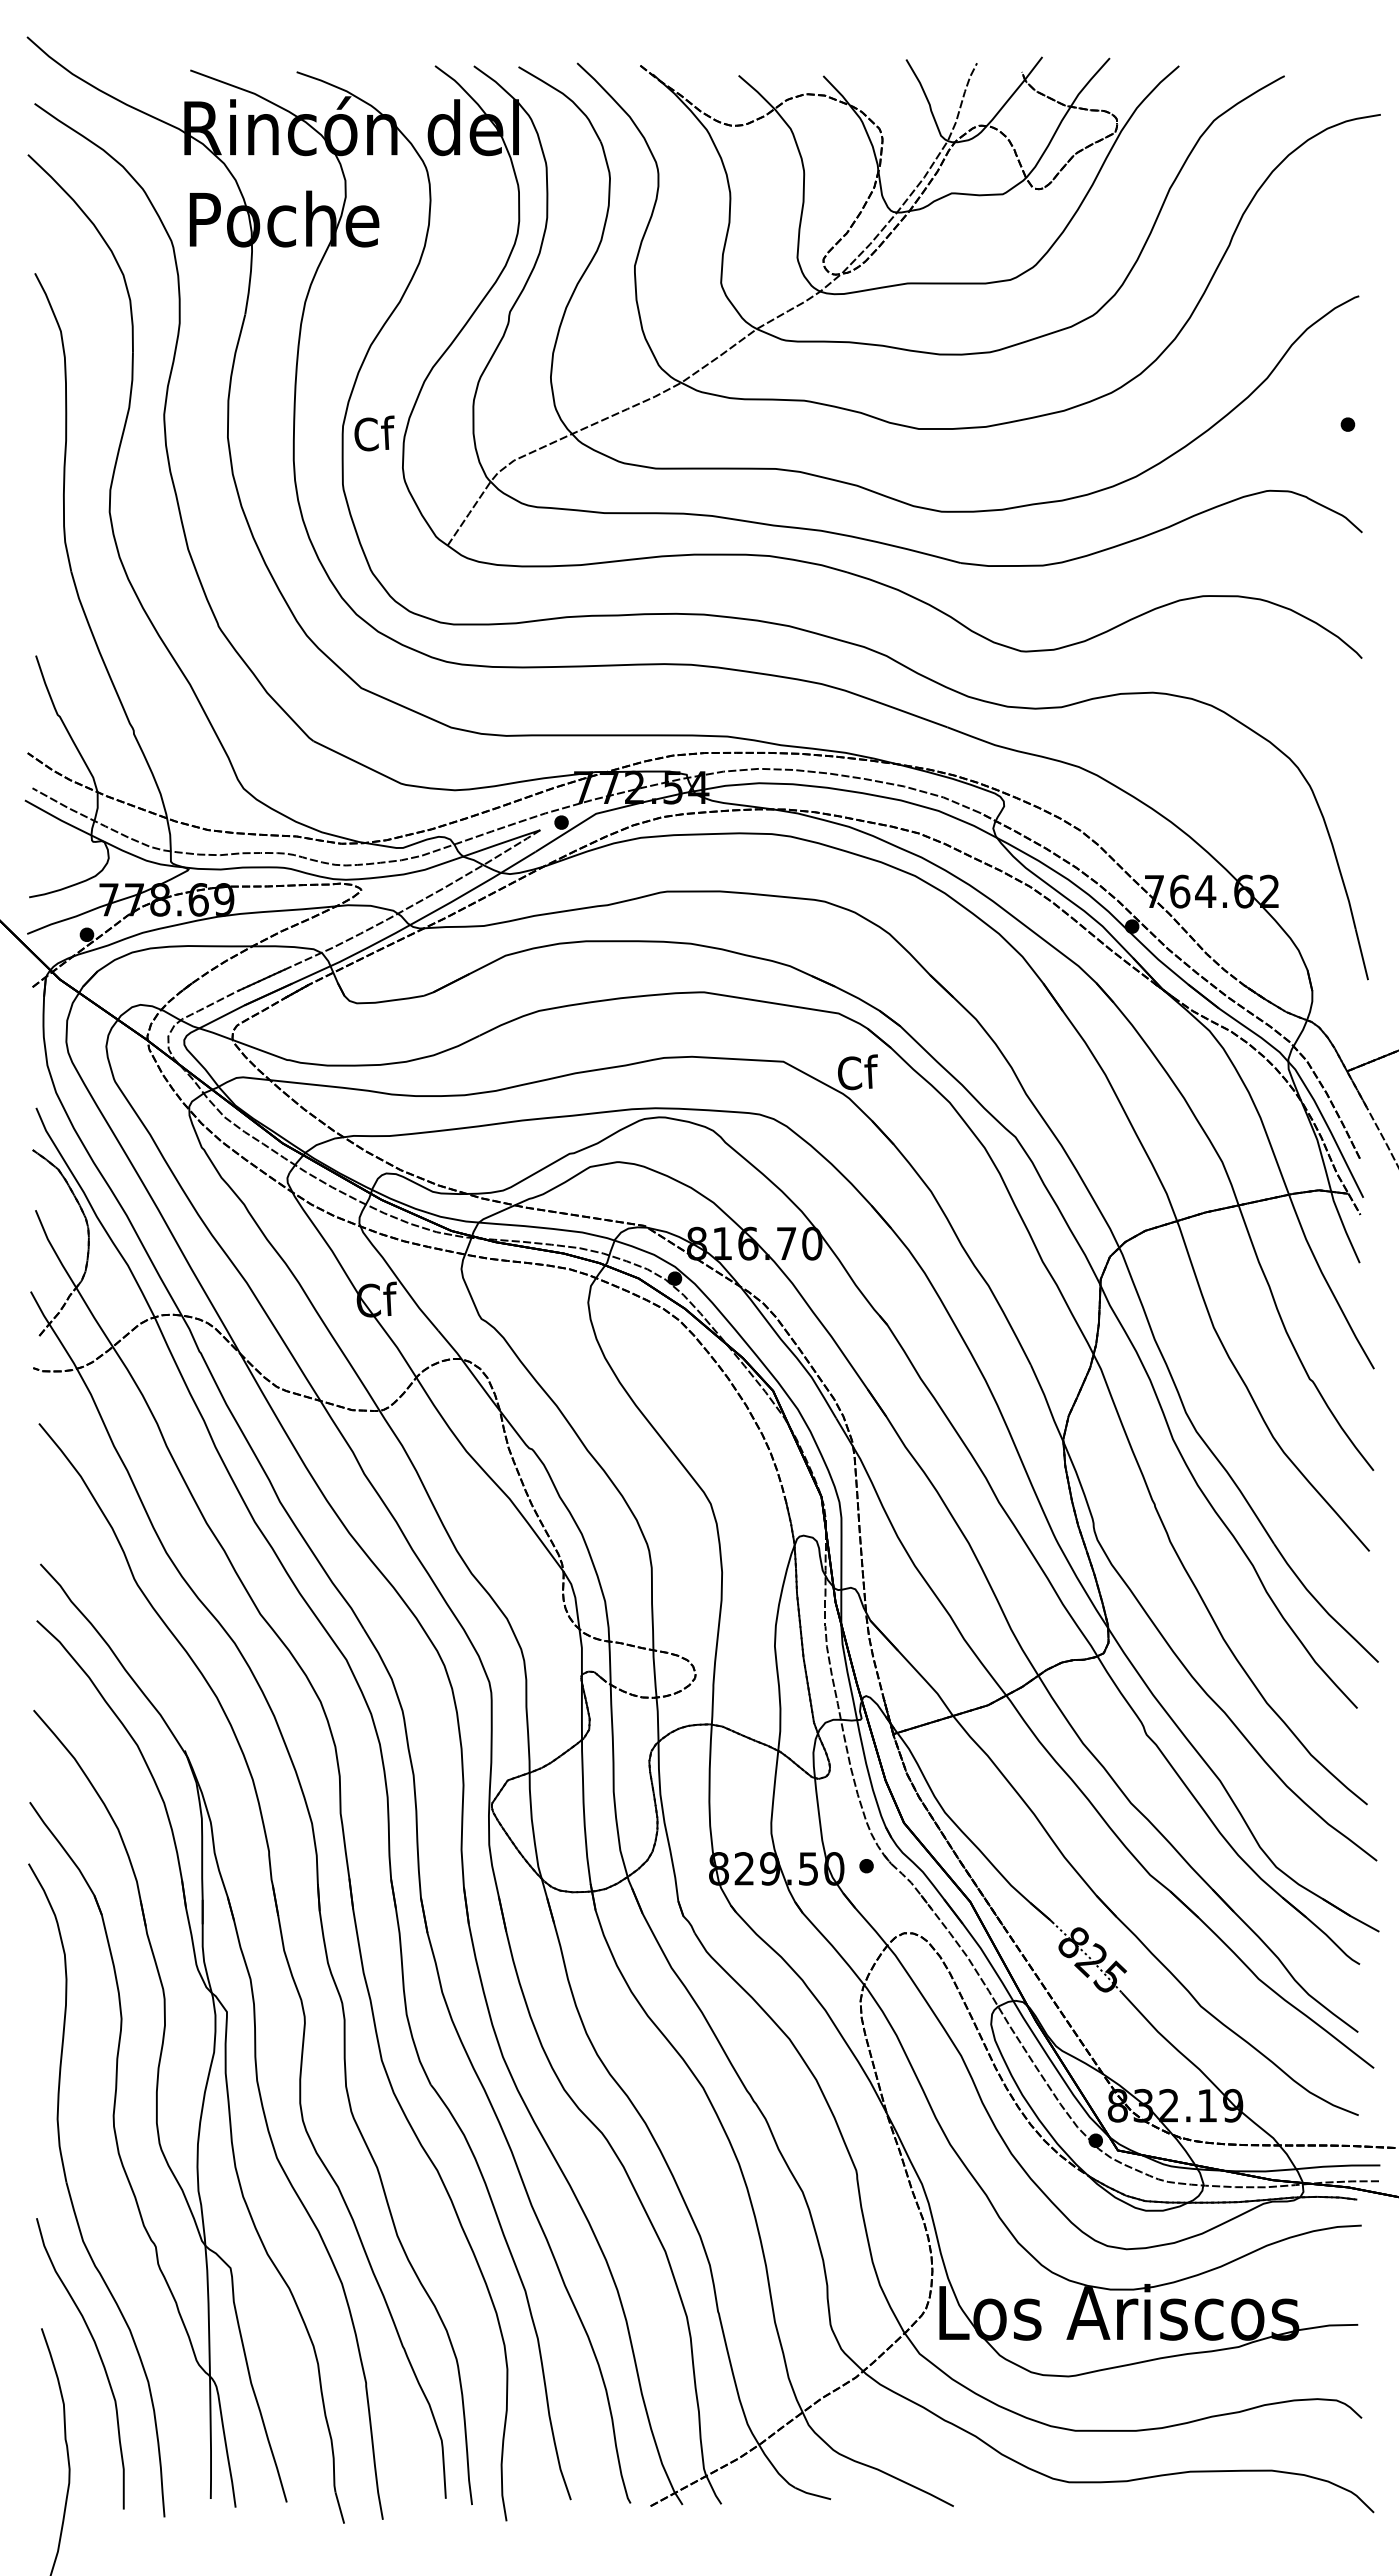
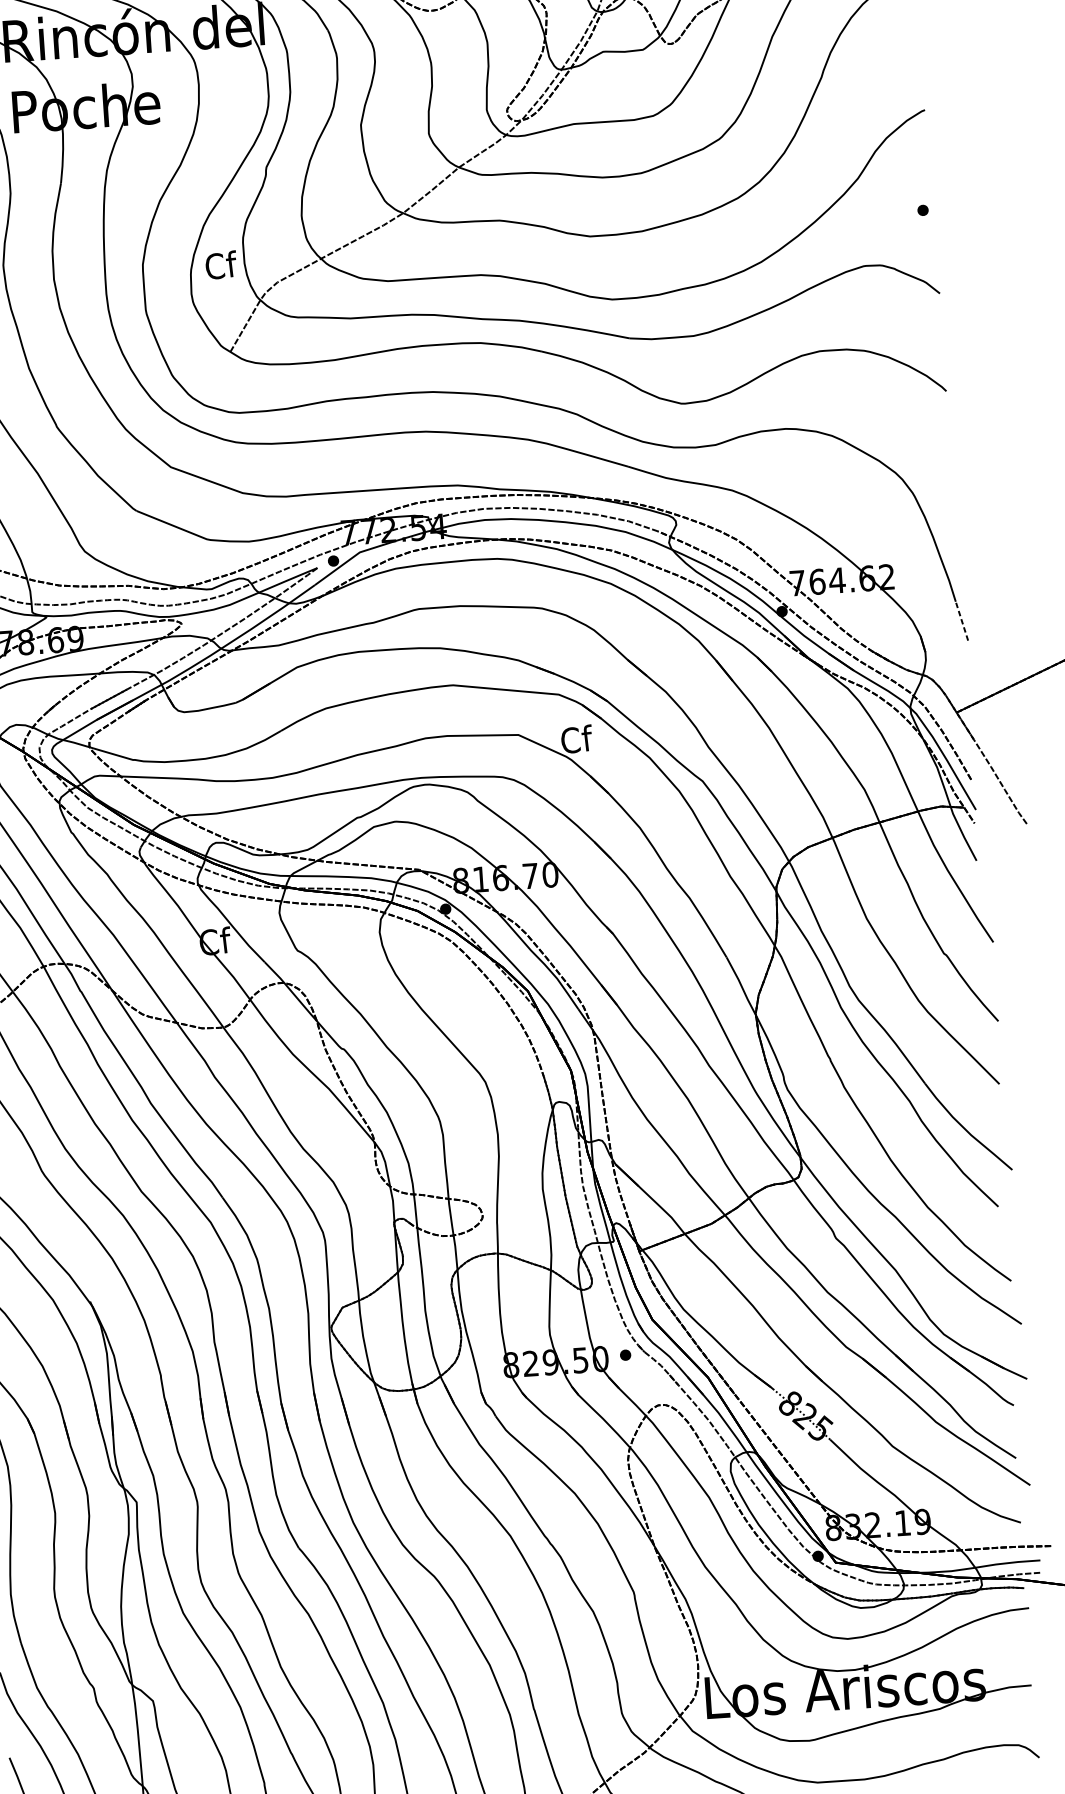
text: (374, 433) -> (221, 265), moved
line: (1361, 954) -> (961, 621), solid -> dashed

